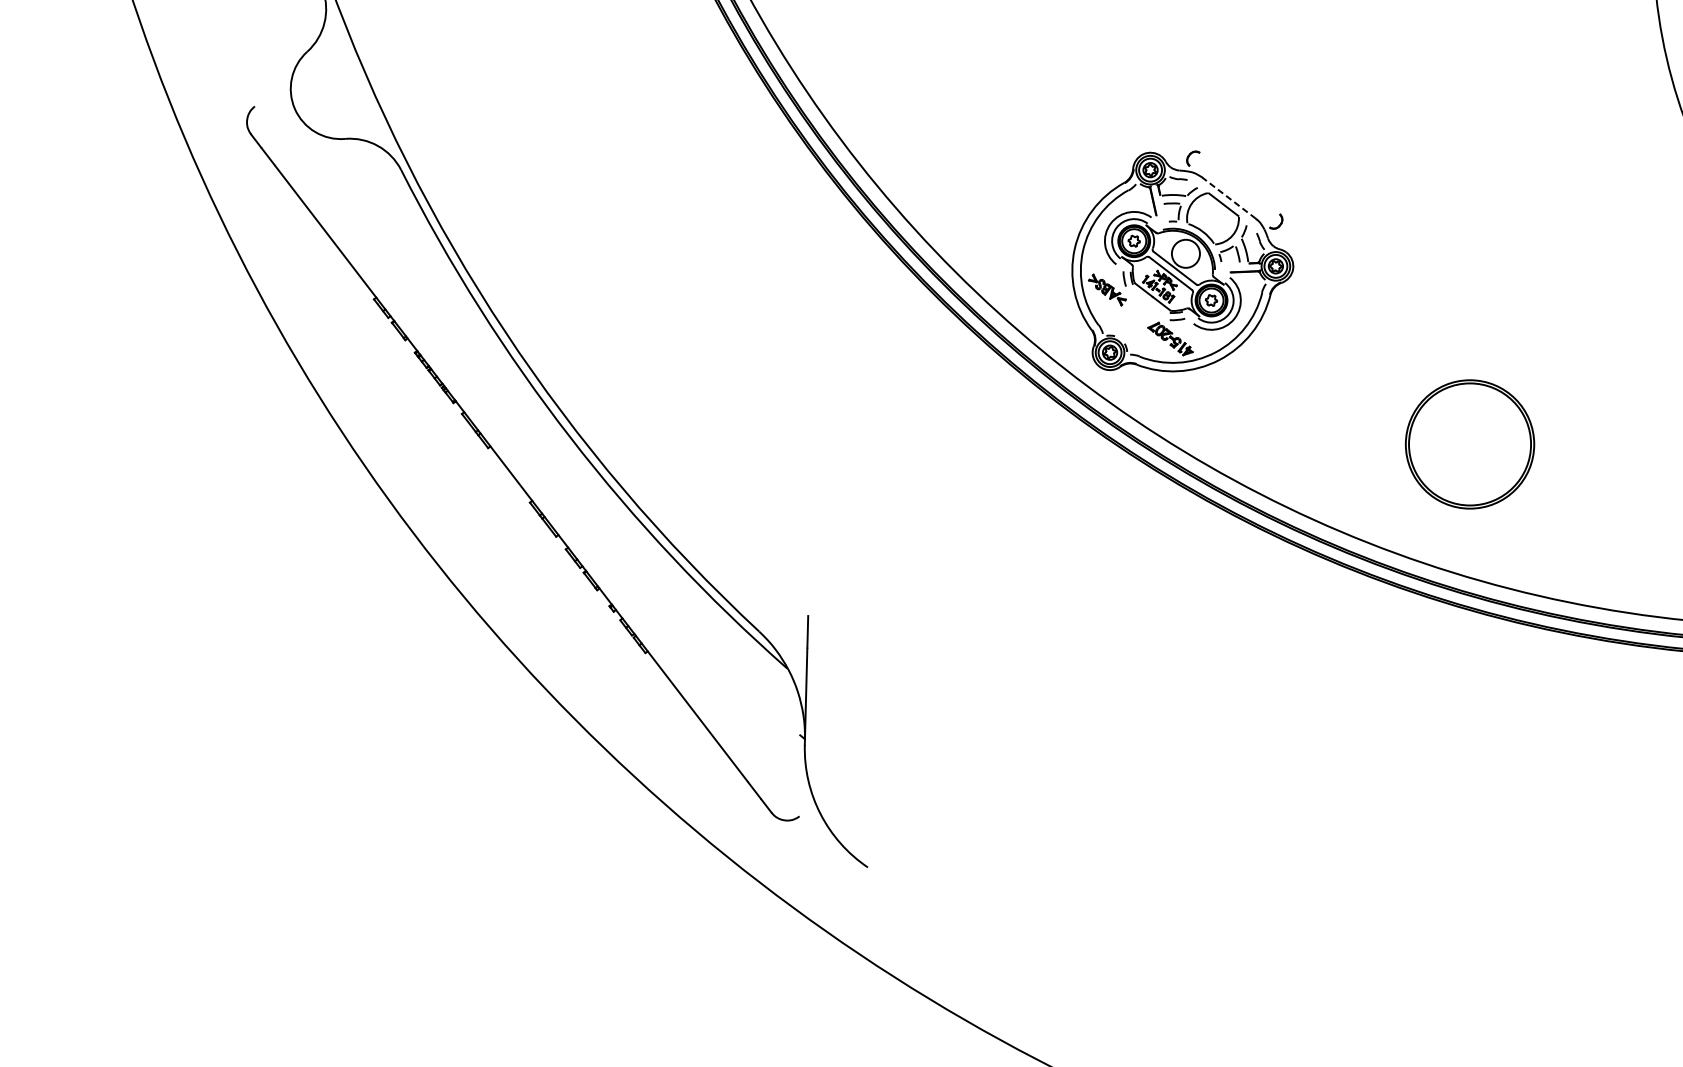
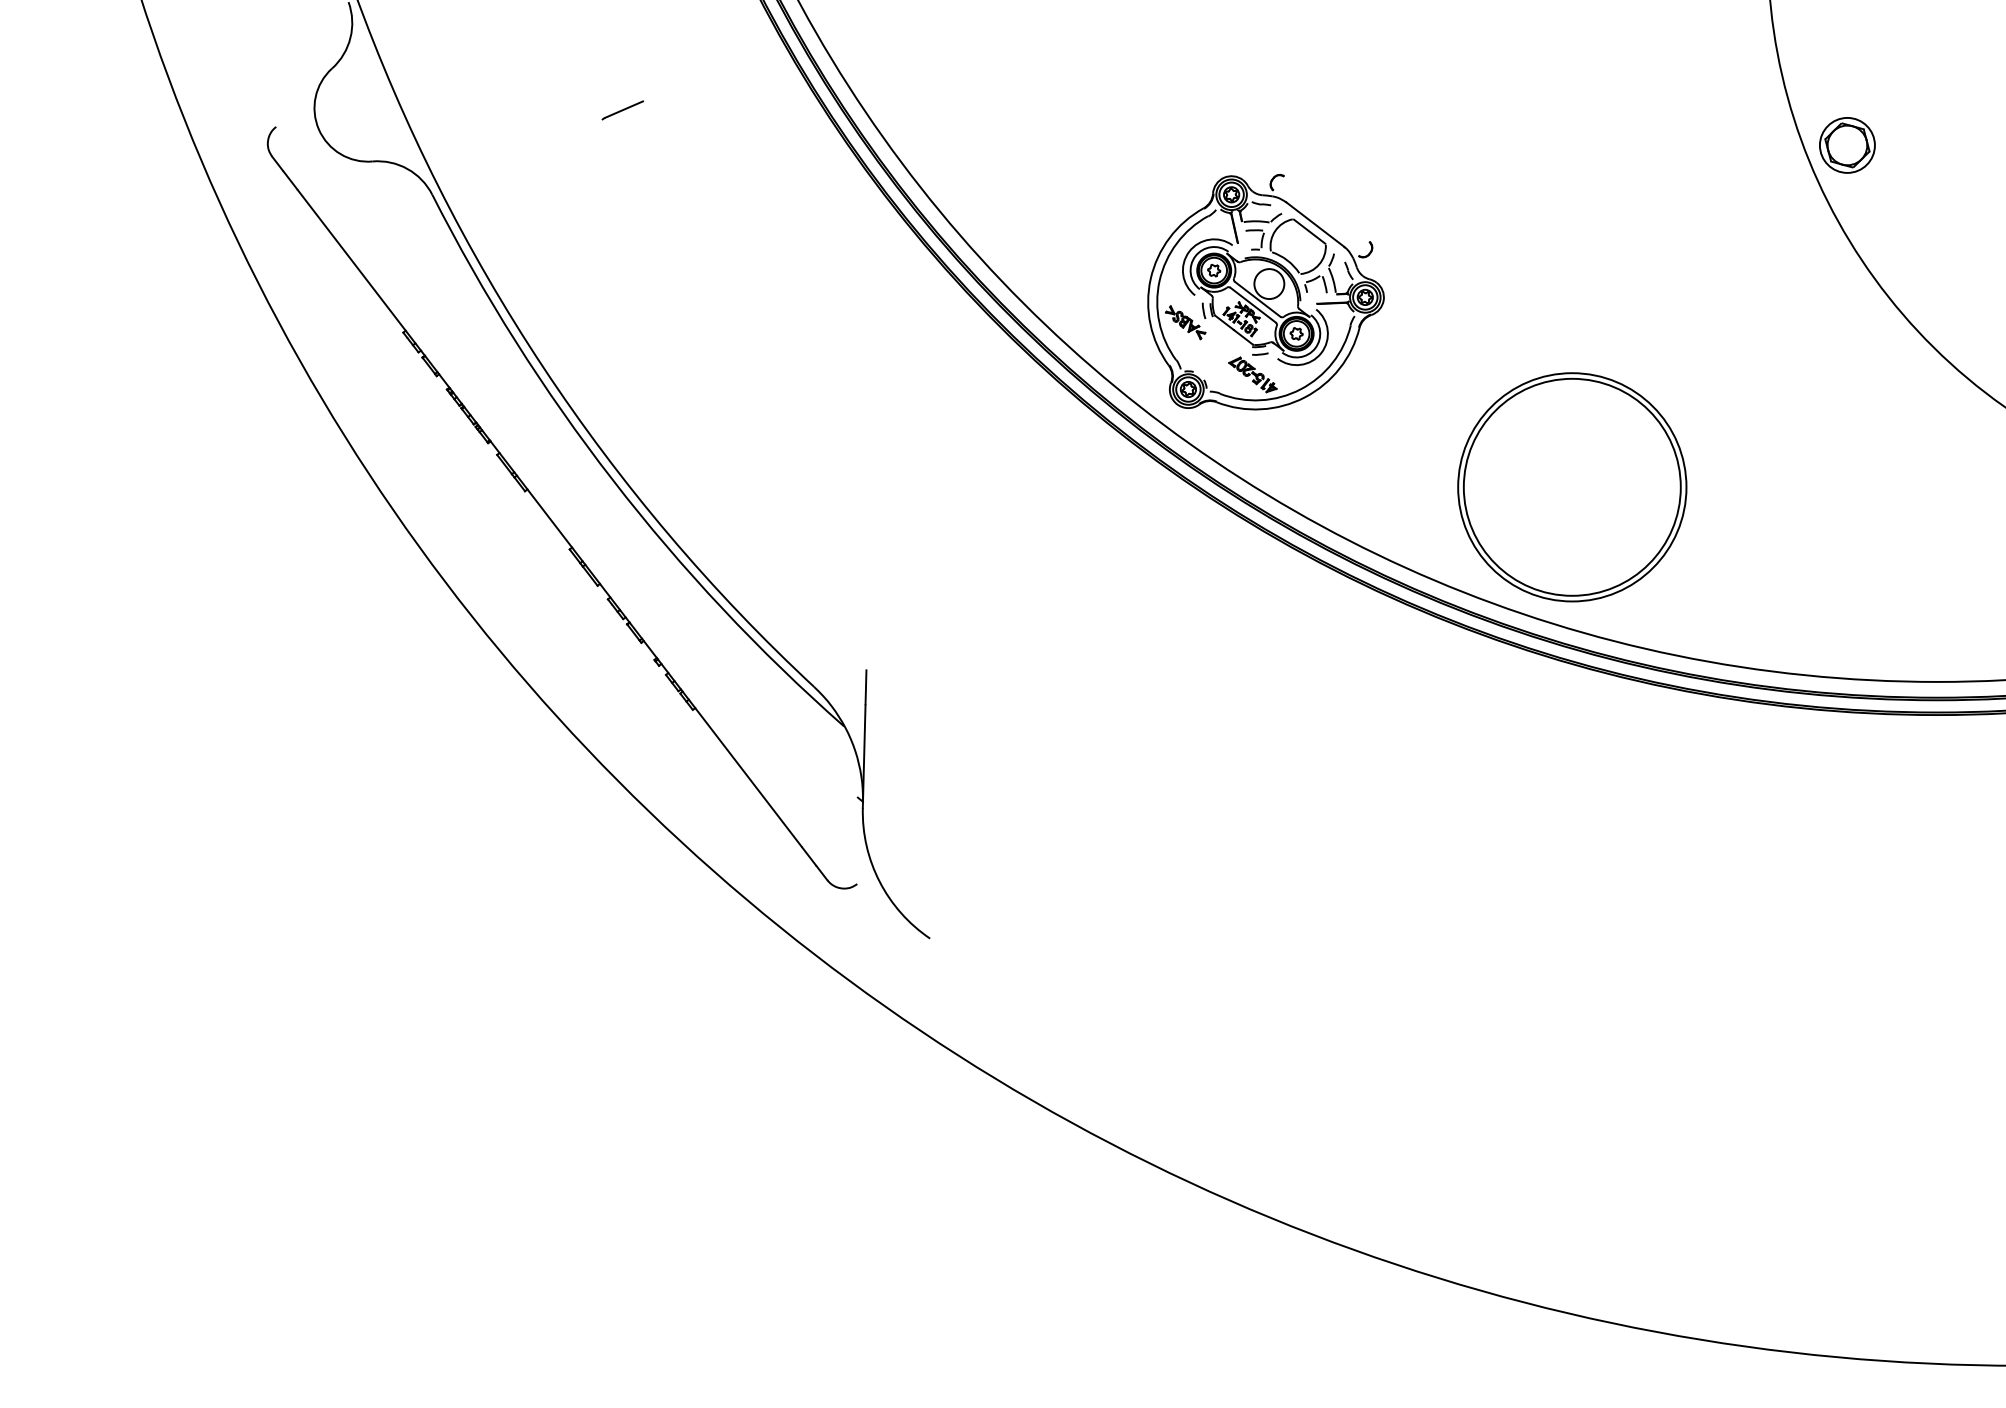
line: (579, 91) -> (622, 110), added
line: (1228, 197) -> (1314, 224), dashed -> solid
part: (1470, 444) -> (1572, 487), size x1.67

